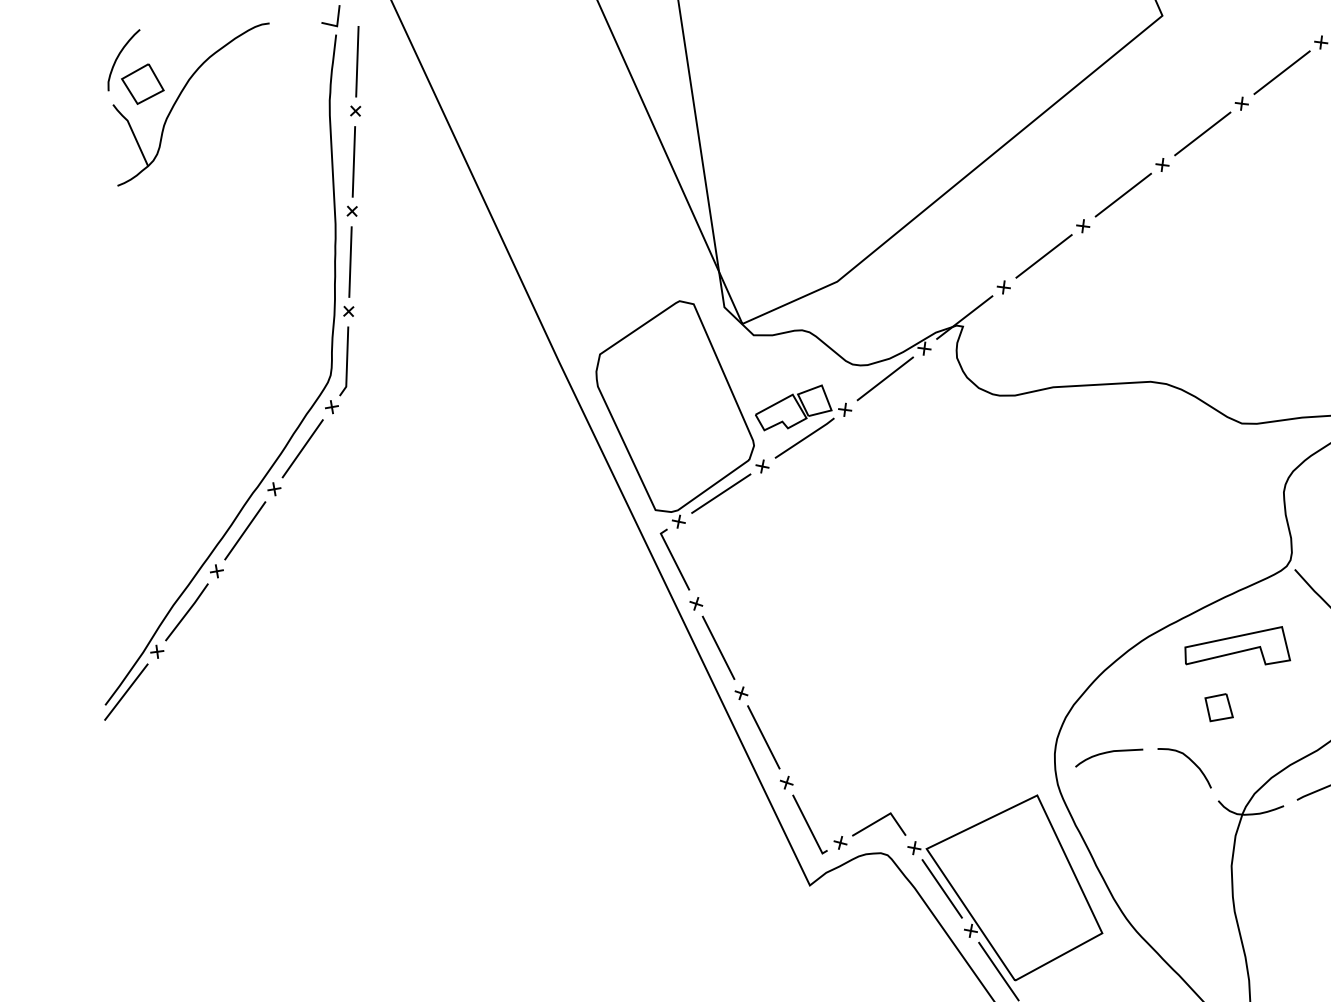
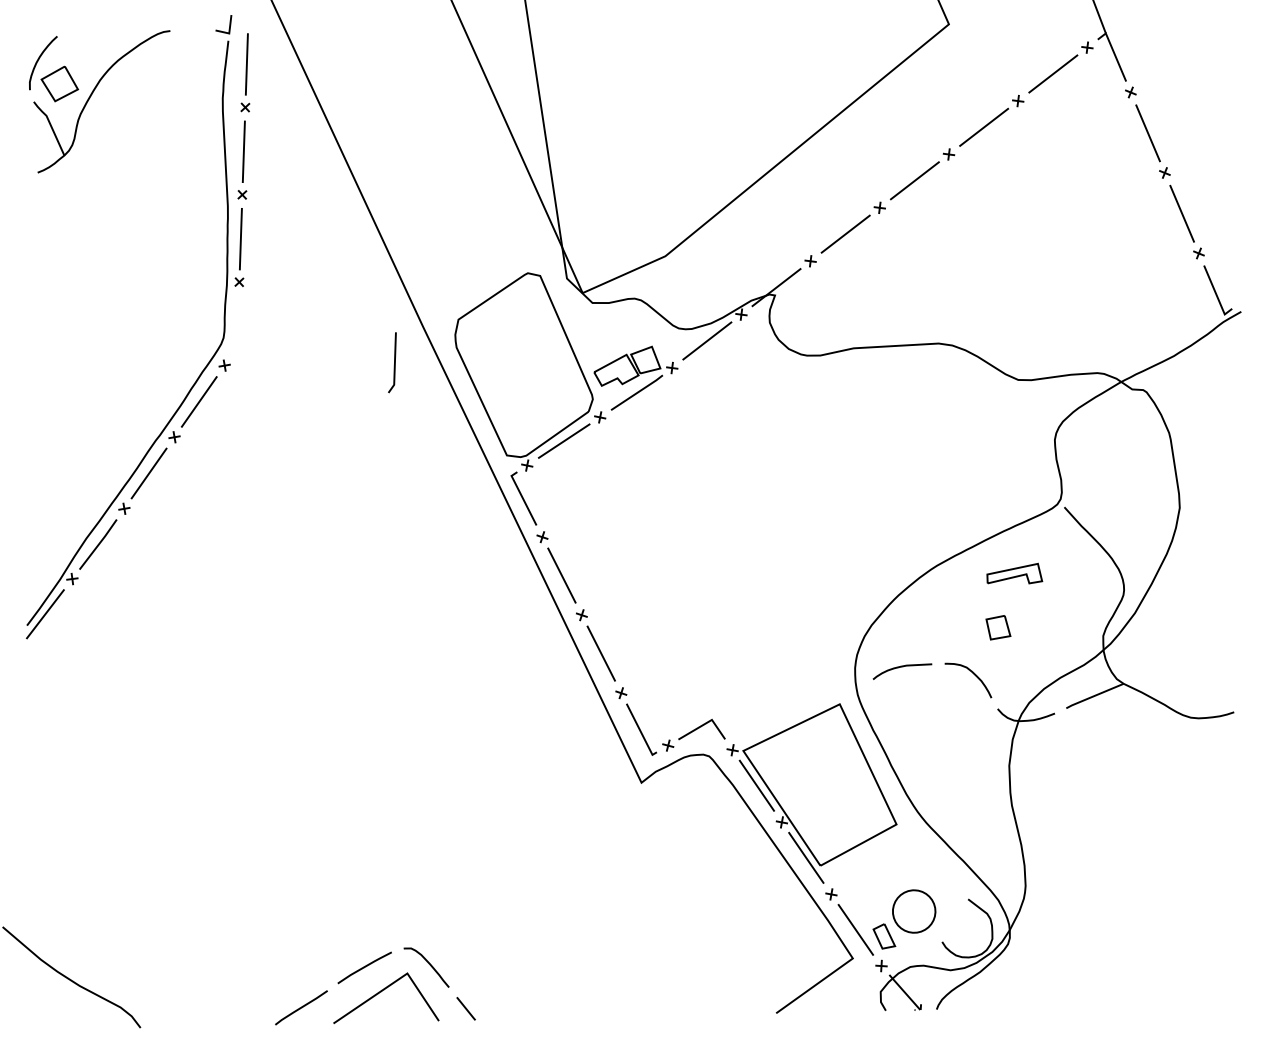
line: (346, 361) -> (394, 362), moved
part: (1237, 645) -> (1014, 573), size x0.6

